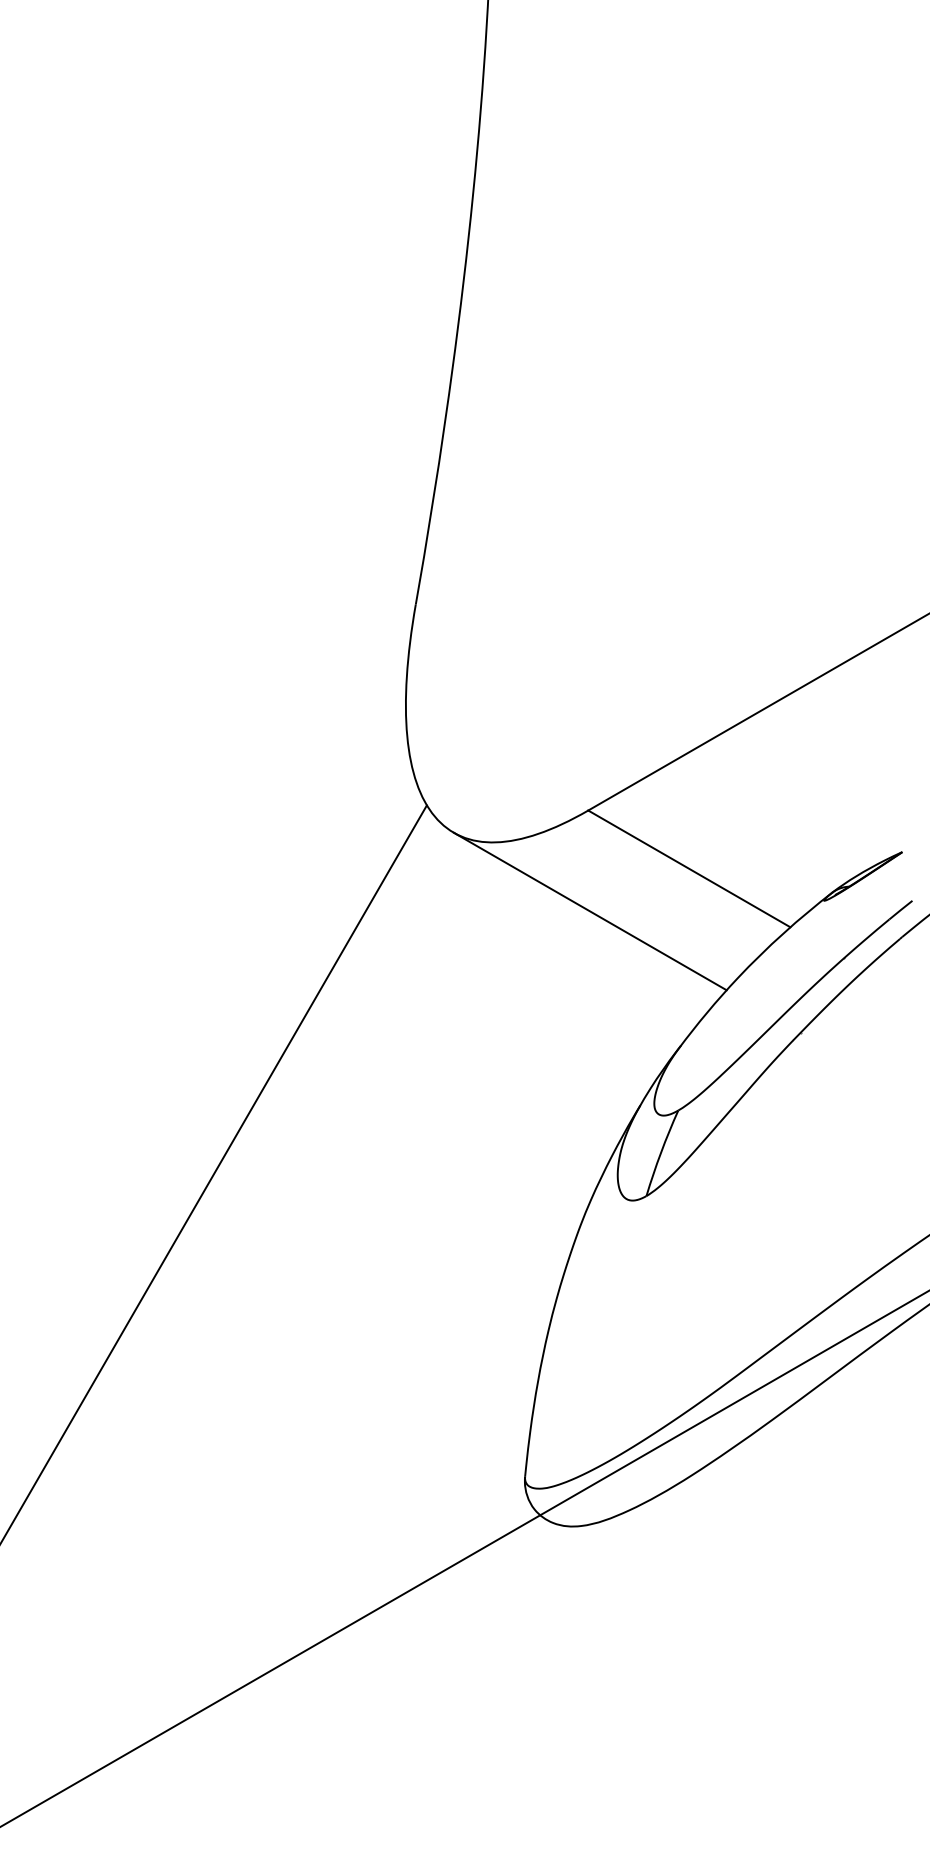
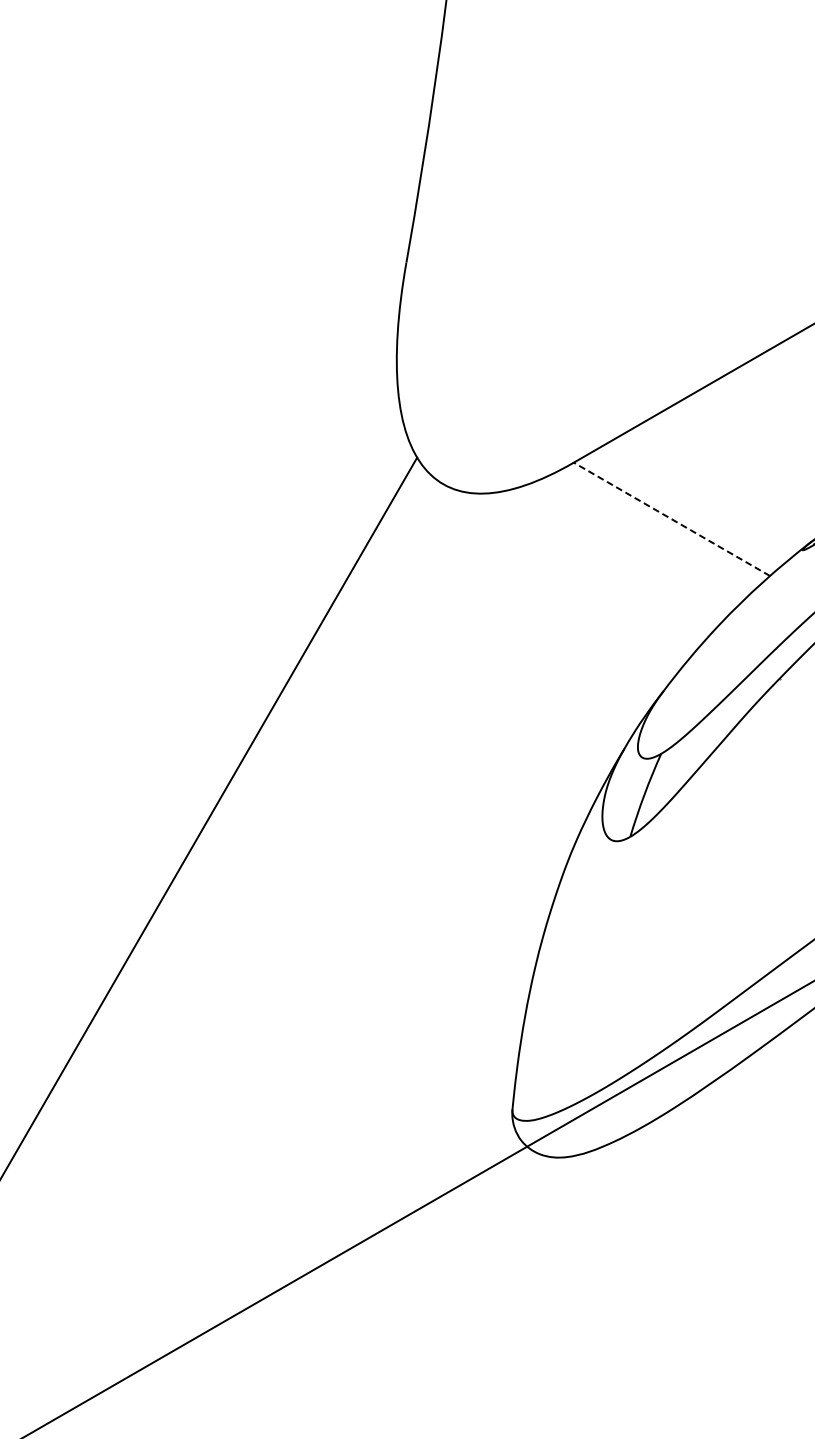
line: (689, 868) -> (672, 518), solid -> dashed
line: (589, 911) -> (574, 560), removed

